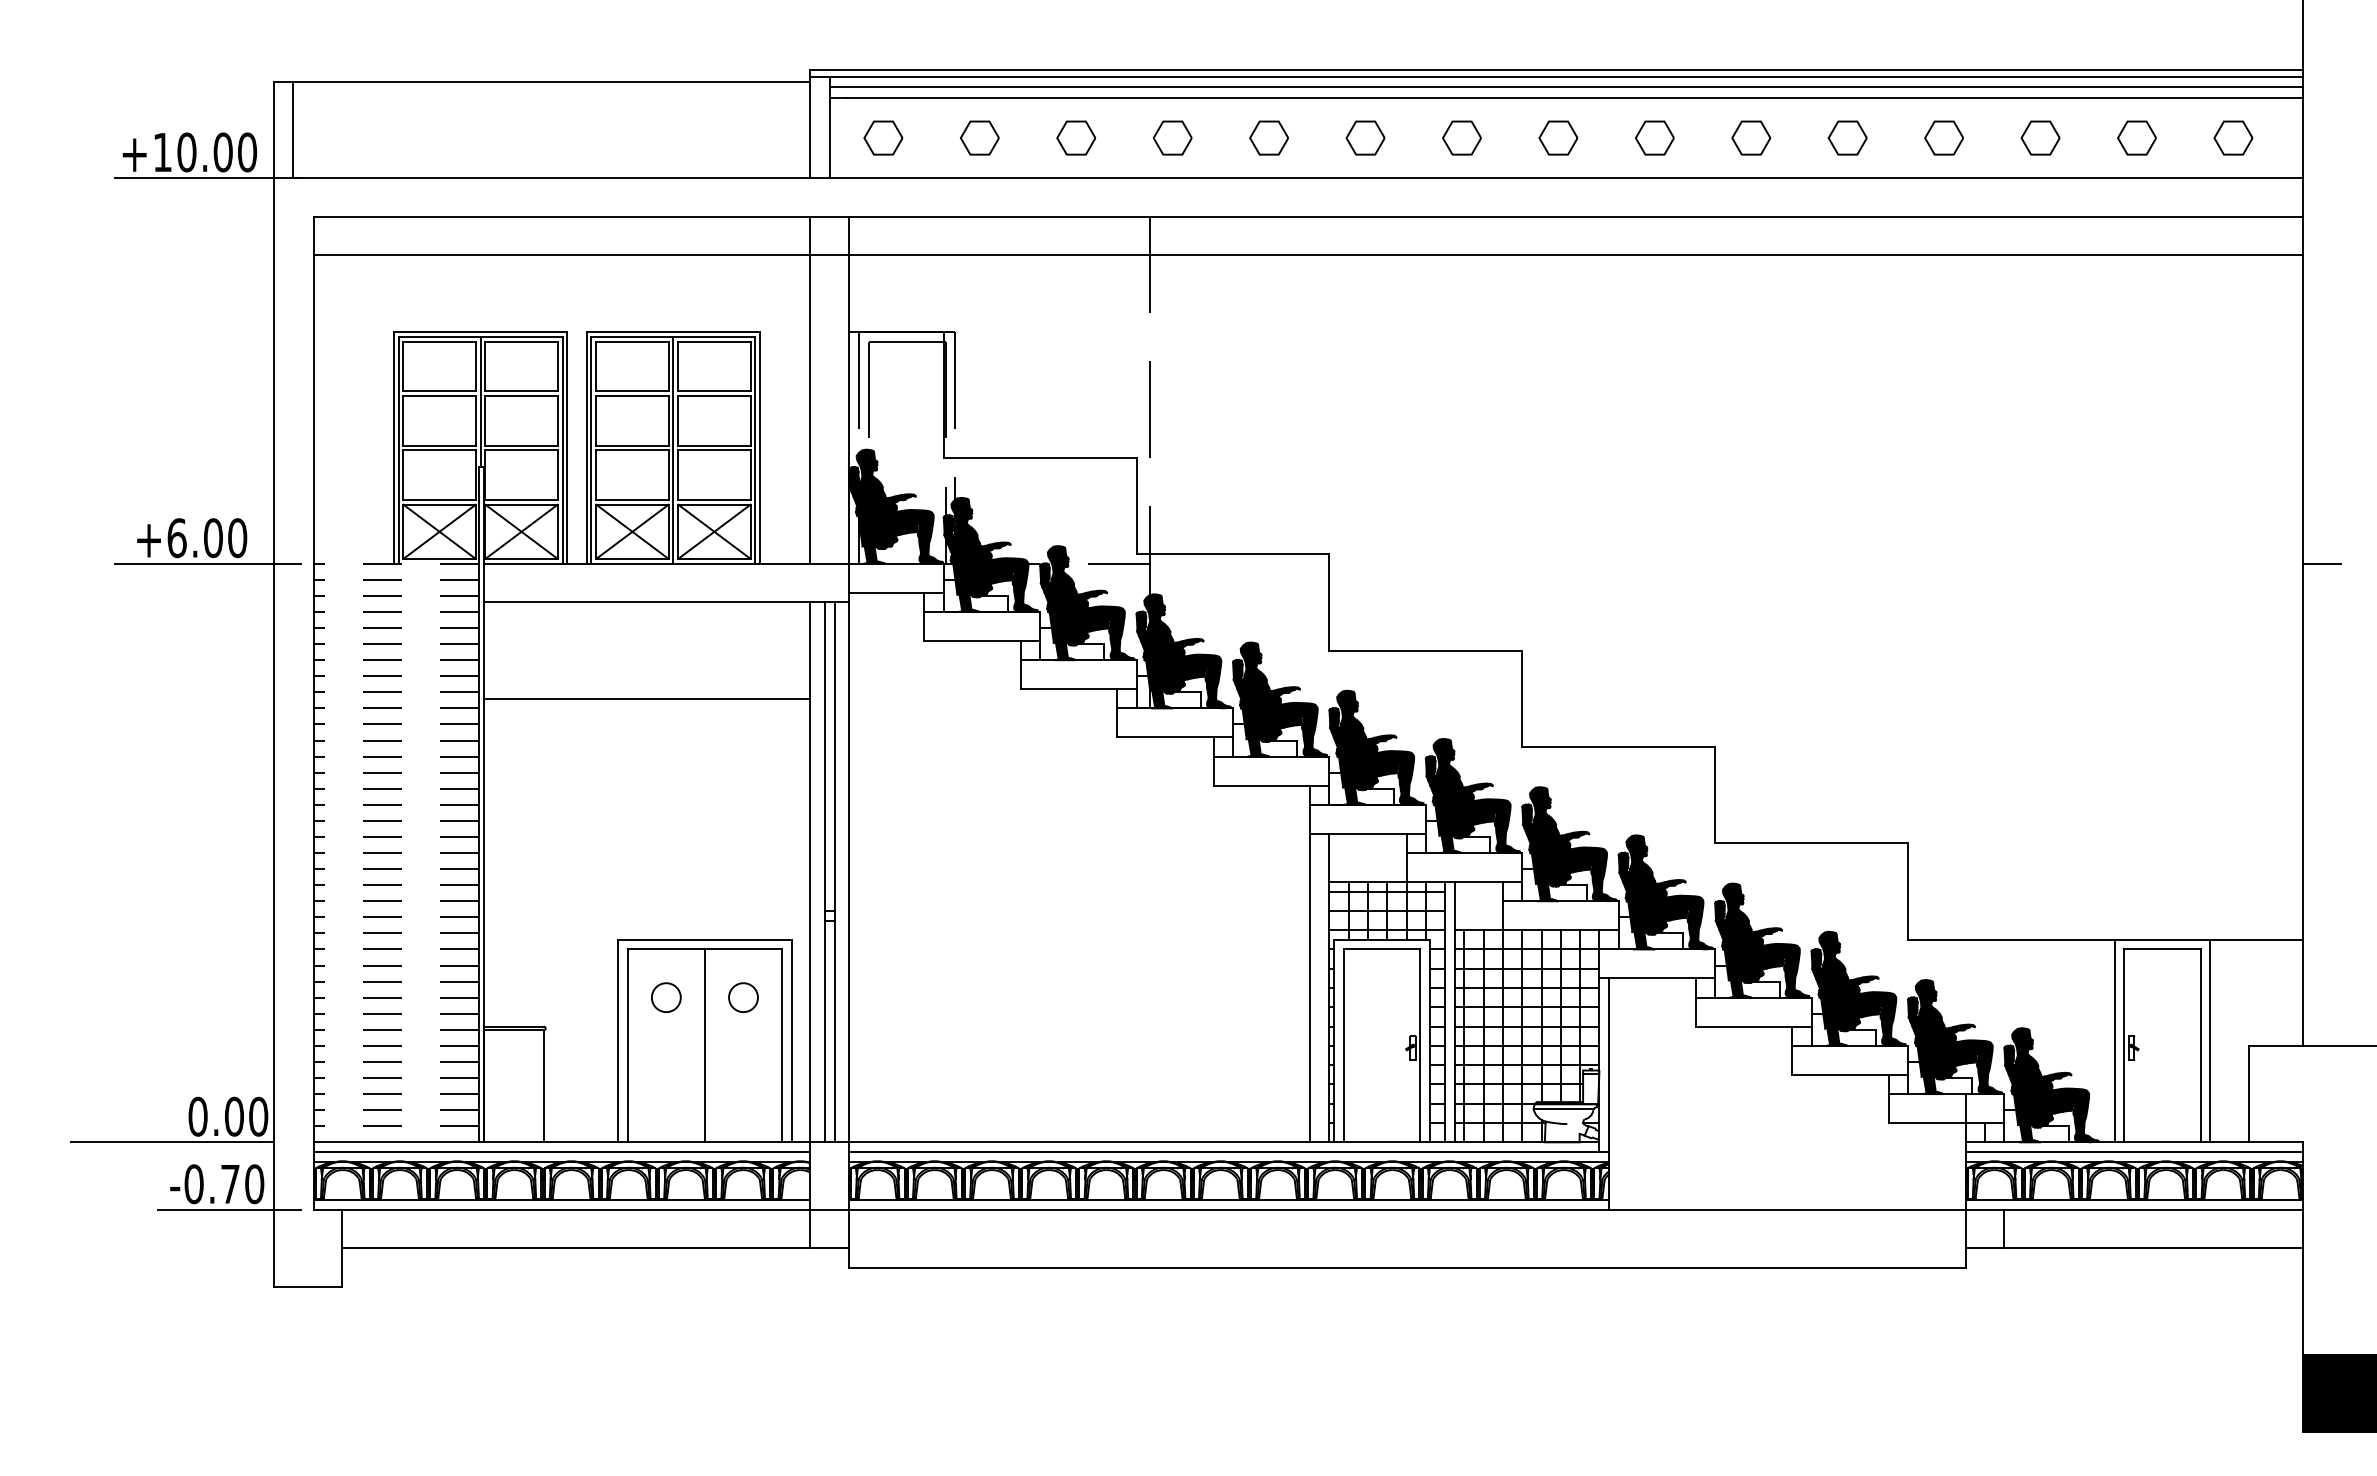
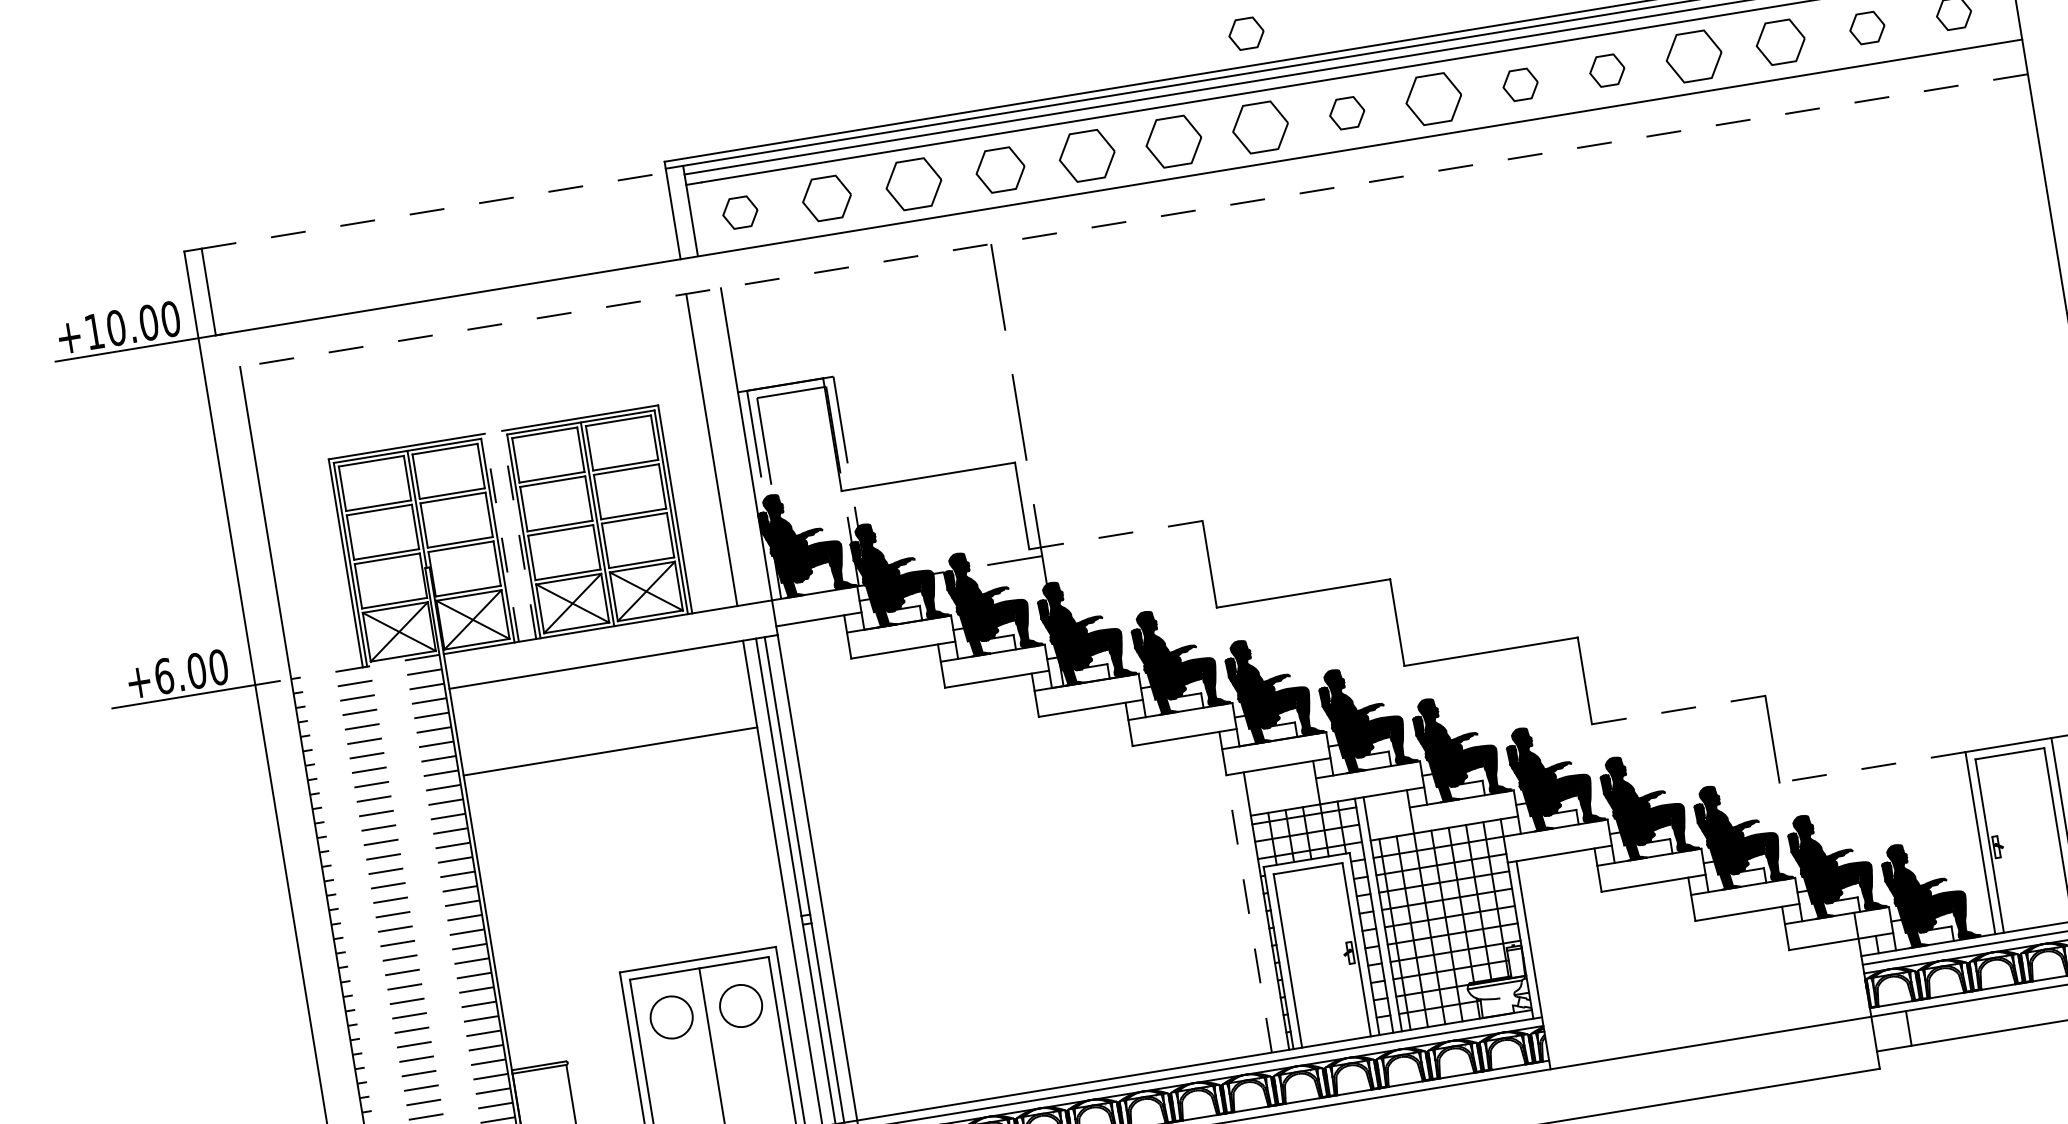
part: (1463, 33) -> (1246, 33), added
line: (552, 81) -> (434, 210), solid -> dashed
part: (979, 137) -> (826, 197), size x1.4
part: (1075, 137) -> (912, 183), size x1.6
part: (1172, 137) -> (1000, 169), size x1.4
part: (1268, 137) -> (1086, 155), size x1.6
part: (1365, 137) -> (1173, 141), size x1.6
part: (1461, 137) -> (1259, 127), size x1.6
part: (1654, 137) -> (1433, 98), size x1.6
part: (1943, 137) -> (1693, 56), size x1.6
part: (2040, 137) -> (1780, 41), size x1.4
line: (1307, 216) -> (1133, 220), solid -> dashed
line: (1308, 255) -> (1139, 255), removed
line: (567, 448) -> (502, 538), solid -> dashed
line: (586, 448) -> (519, 535), solid -> dashed
line: (1232, 554) -> (1115, 535), solid -> dashed
line: (1811, 843) -> (1678, 710), solid -> dashed
line: (2010, 939) -> (1871, 767), solid -> dashed
line: (1310, 987) -> (1249, 913), solid -> dashed
circle: (666, 997) -> (671, 1017), size x1.6
circle: (743, 997) -> (741, 1005), size x1.6

